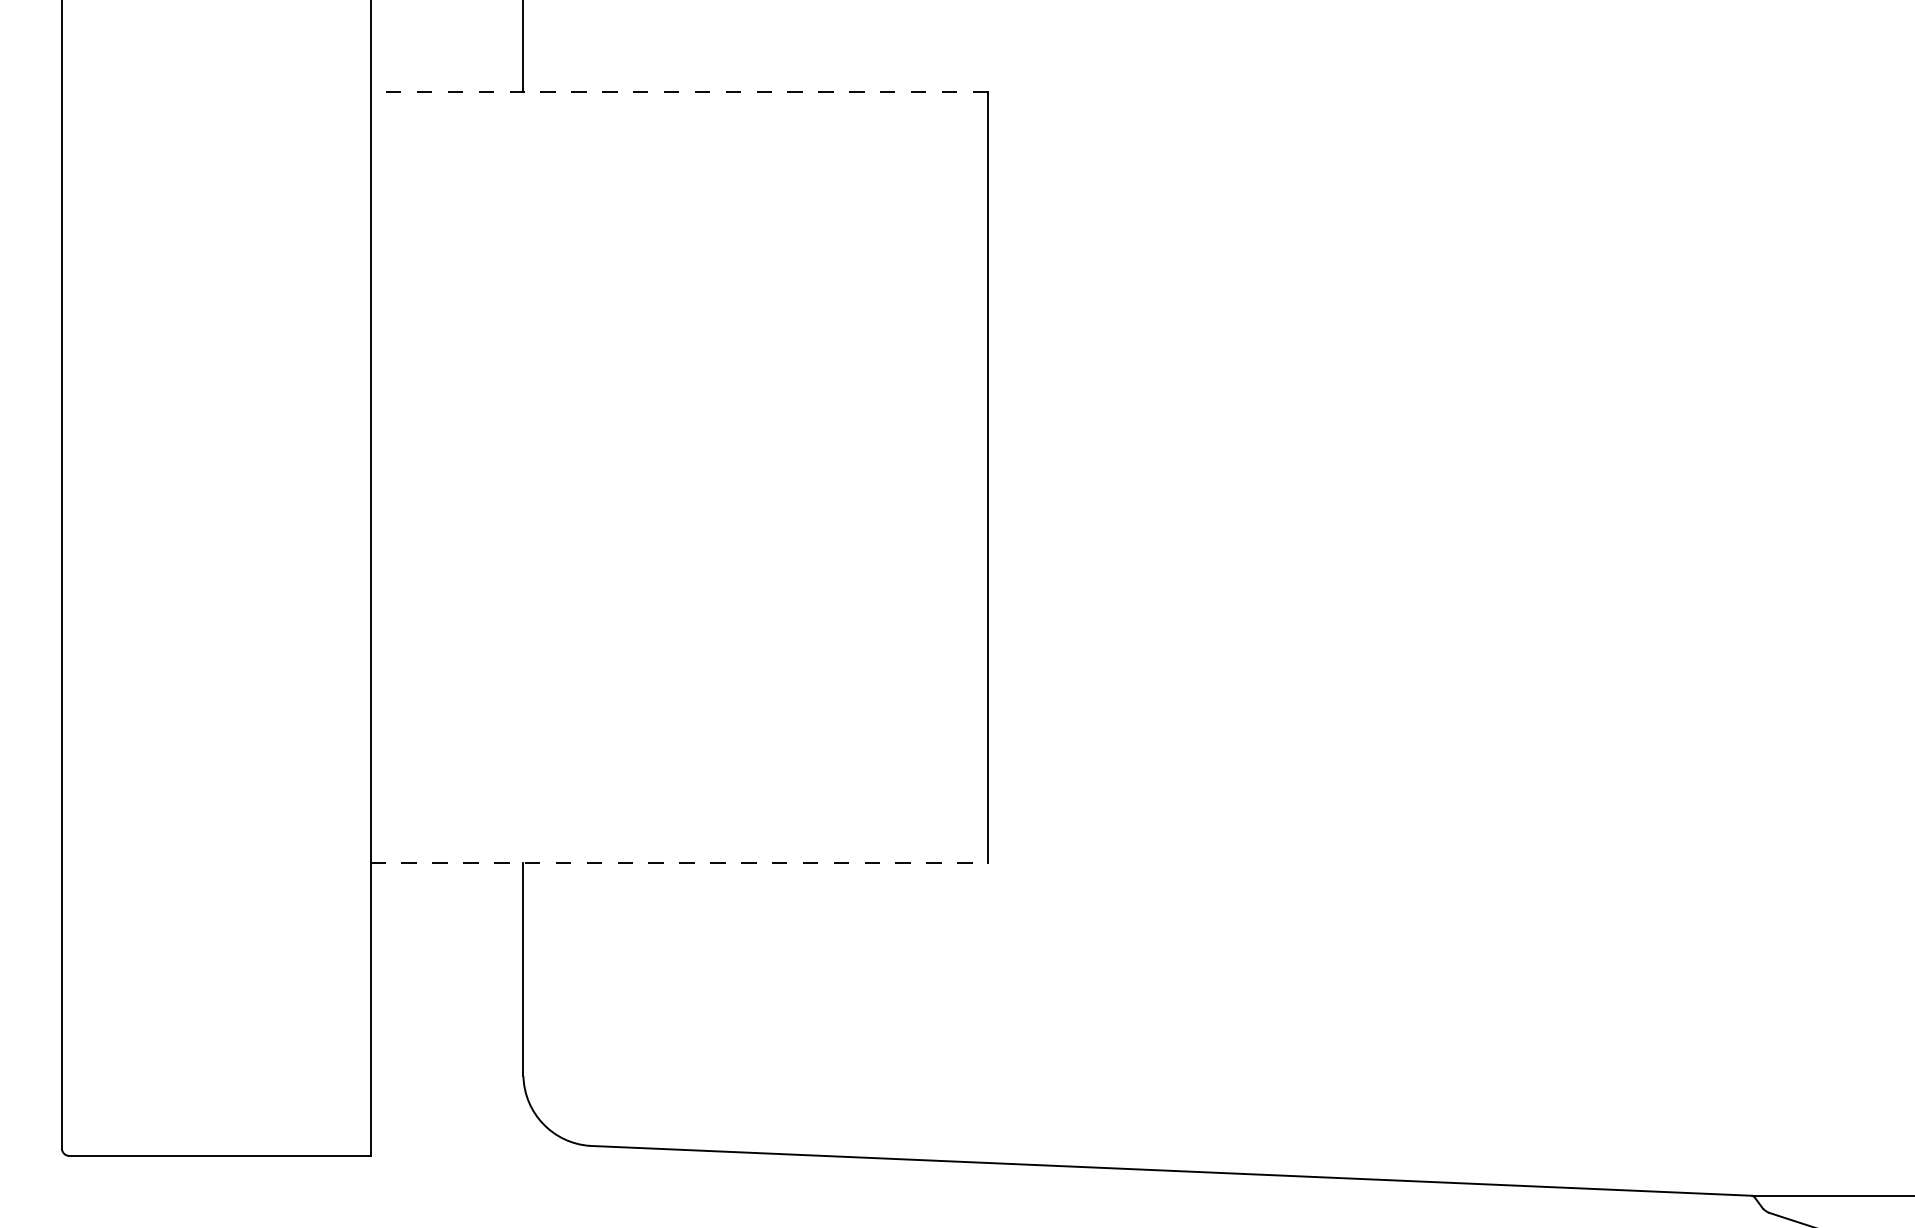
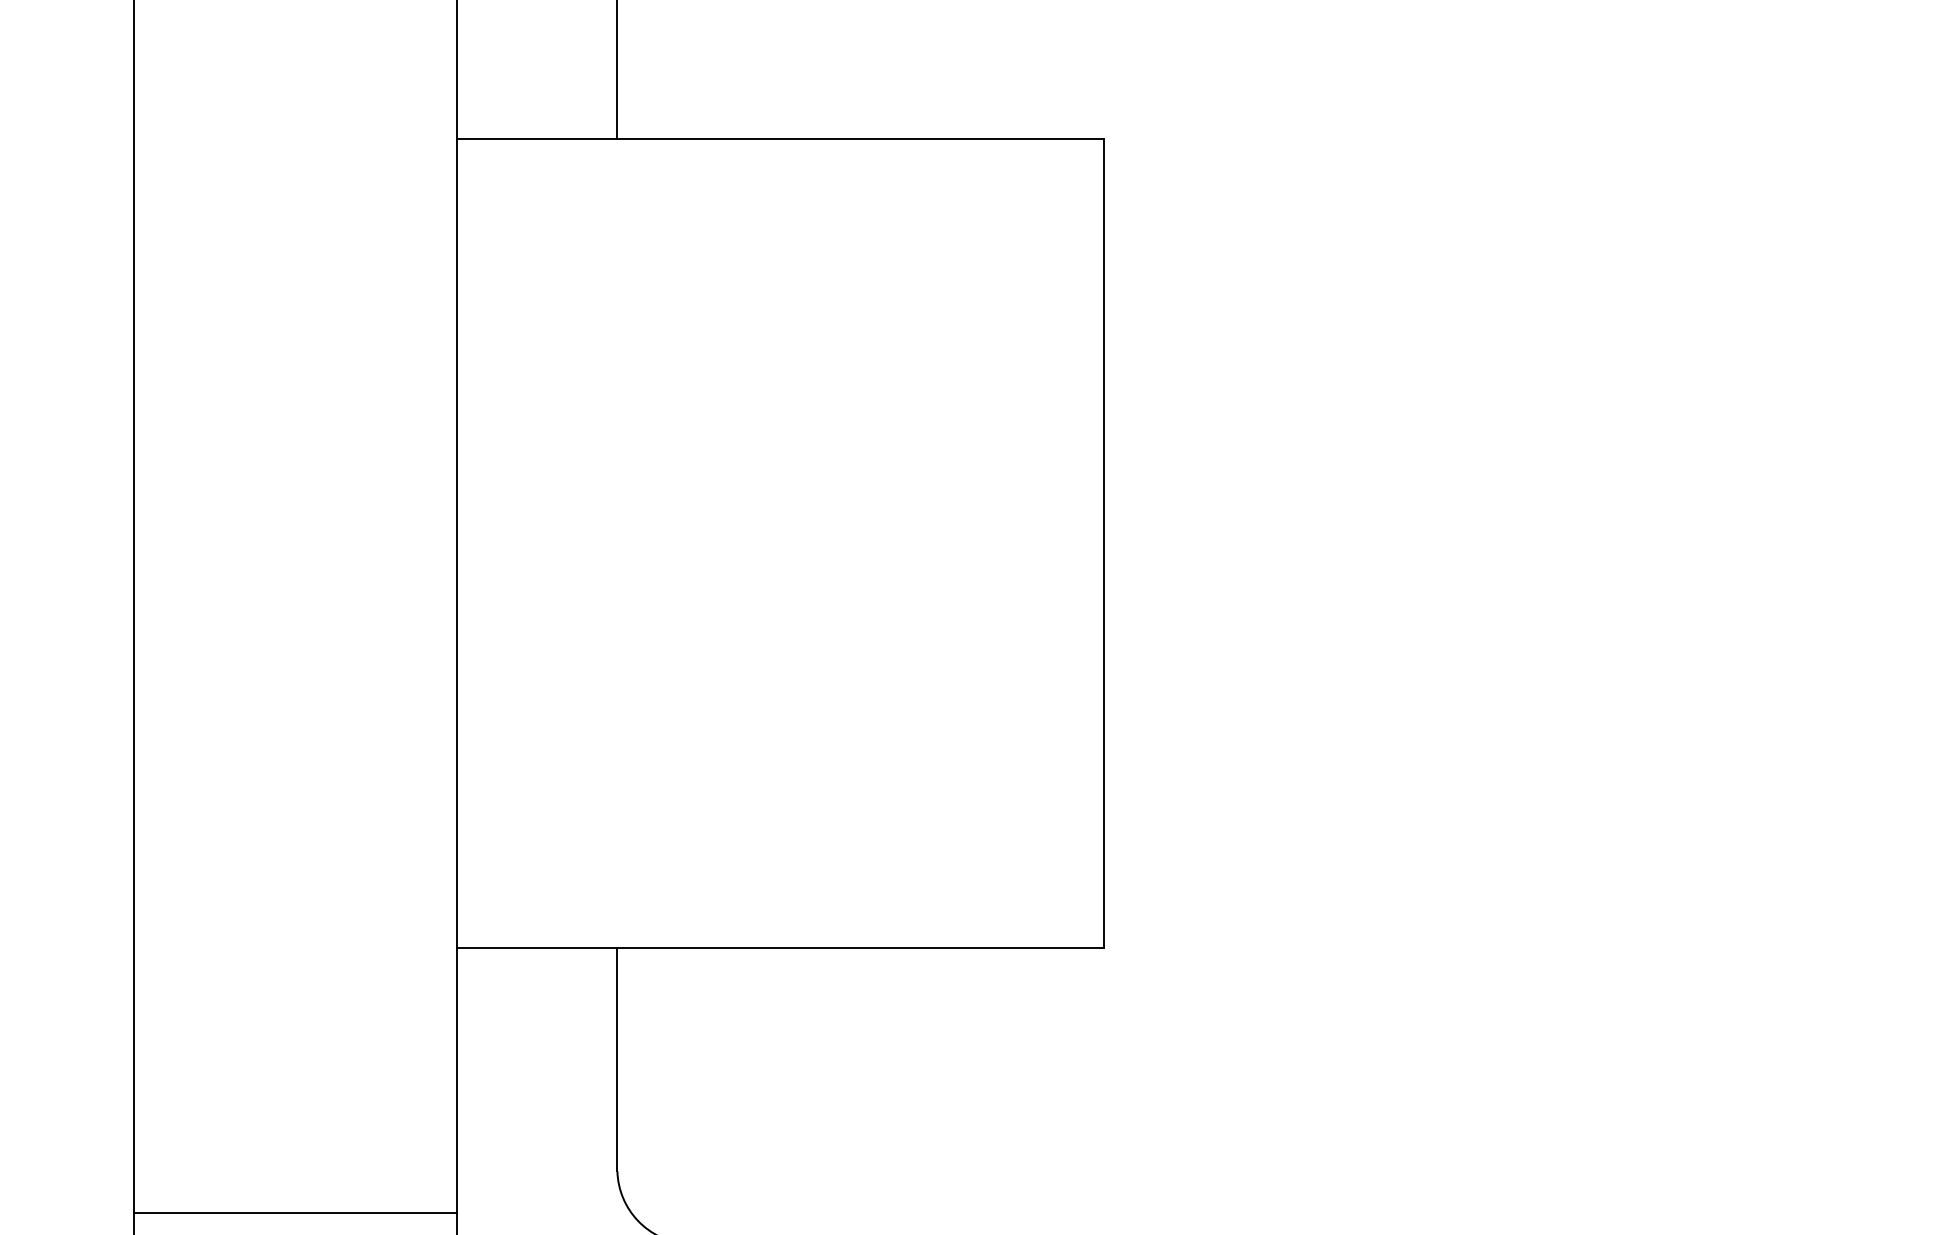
line: (679, 91) -> (780, 138), dashed -> solid
line: (679, 863) -> (780, 948), dashed -> solid
line: (215, 1116) -> (294, 1213), added

